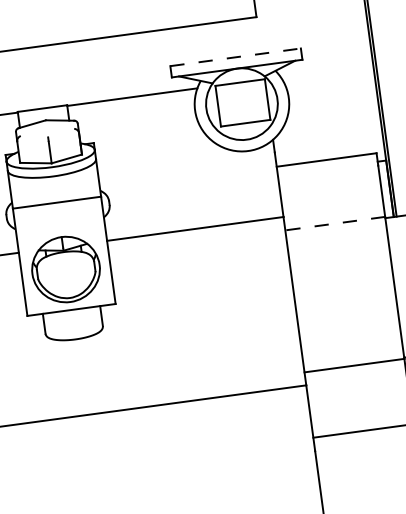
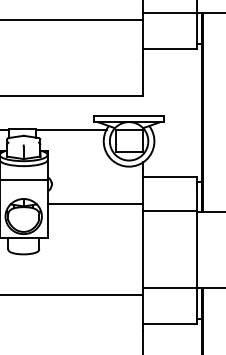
line: (236, 56) -> (129, 115), dashed -> solid
line: (334, 223) -> (169, 211), dashed -> solid

